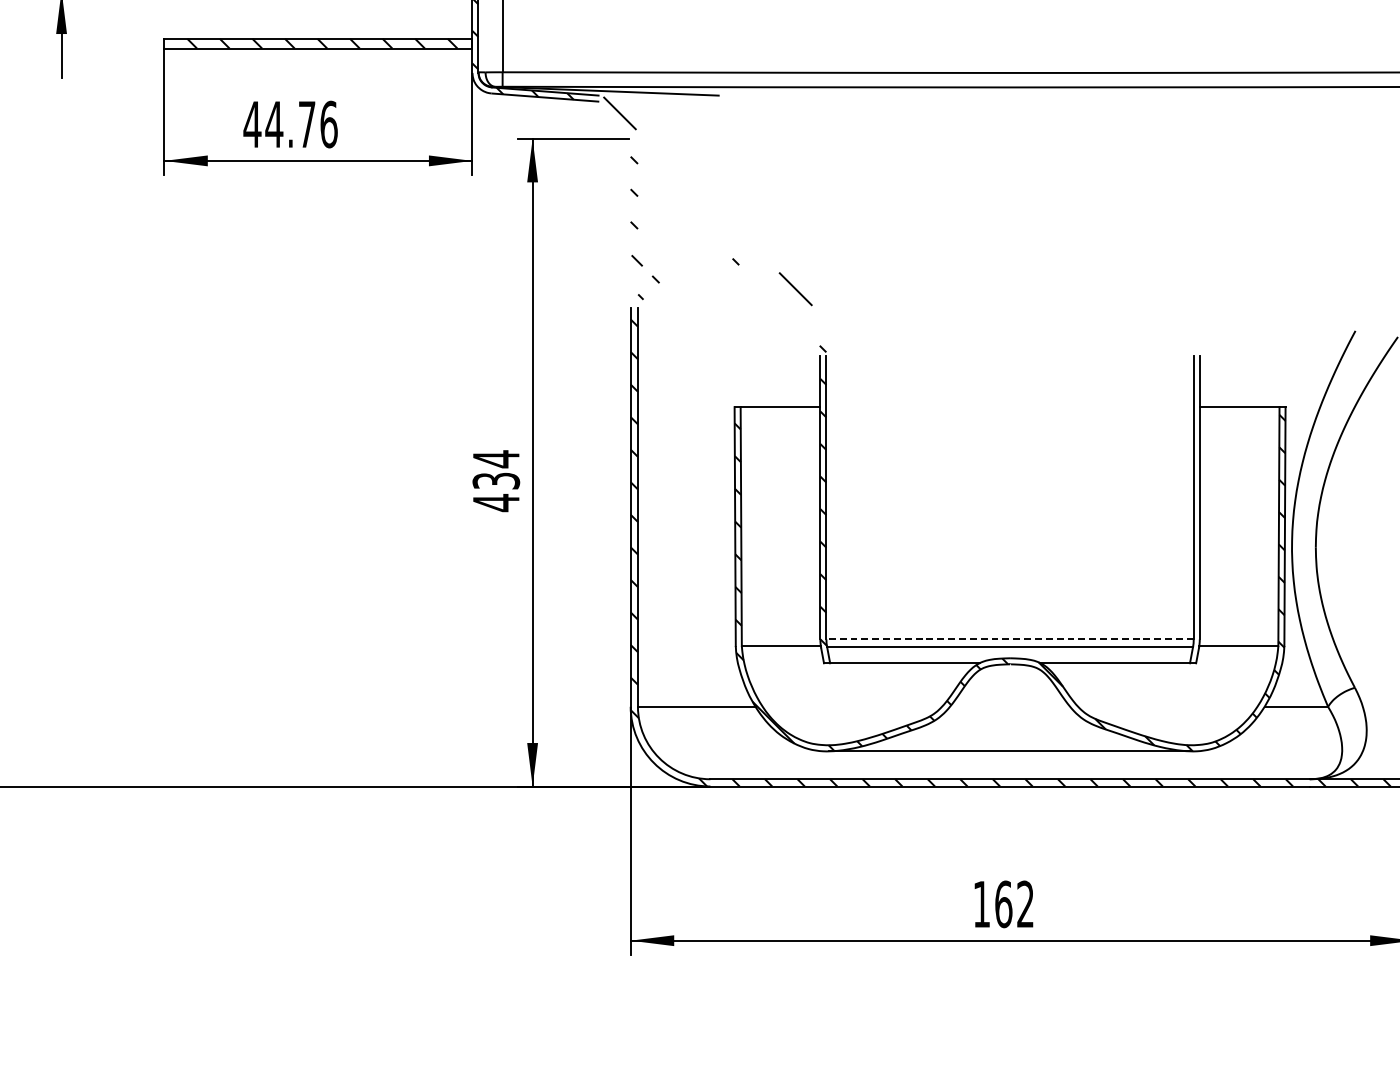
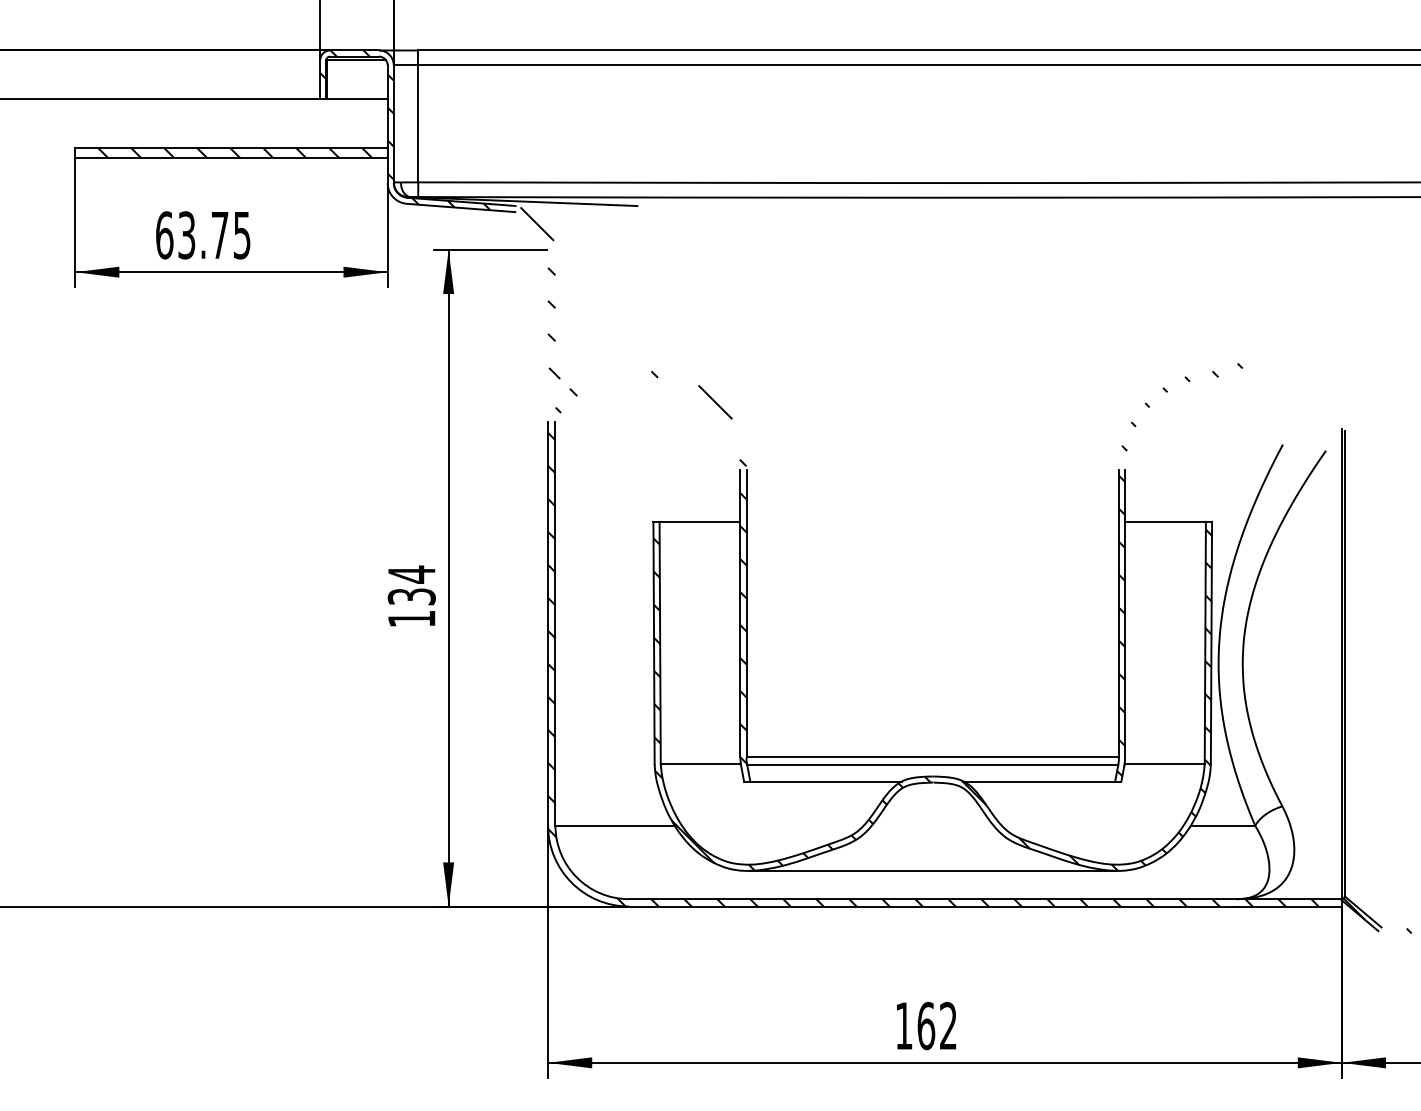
text: (290, 124) -> (203, 235), 44.76 -> 63.75
hatch: (1253, 454) -> (1179, 569), added
text: (495, 502) -> (411, 618), 434 -> 134
line: (1009, 639) -> (932, 757), dashed -> solid

